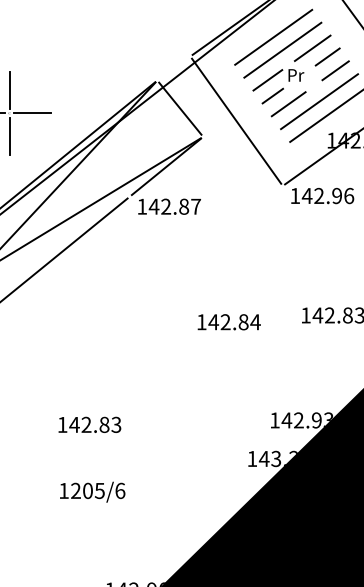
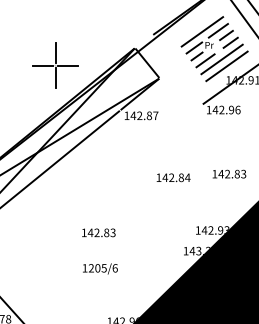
line: (273, 36) -> (197, 24), removed
line: (236, 120) -> (177, 69), removed

